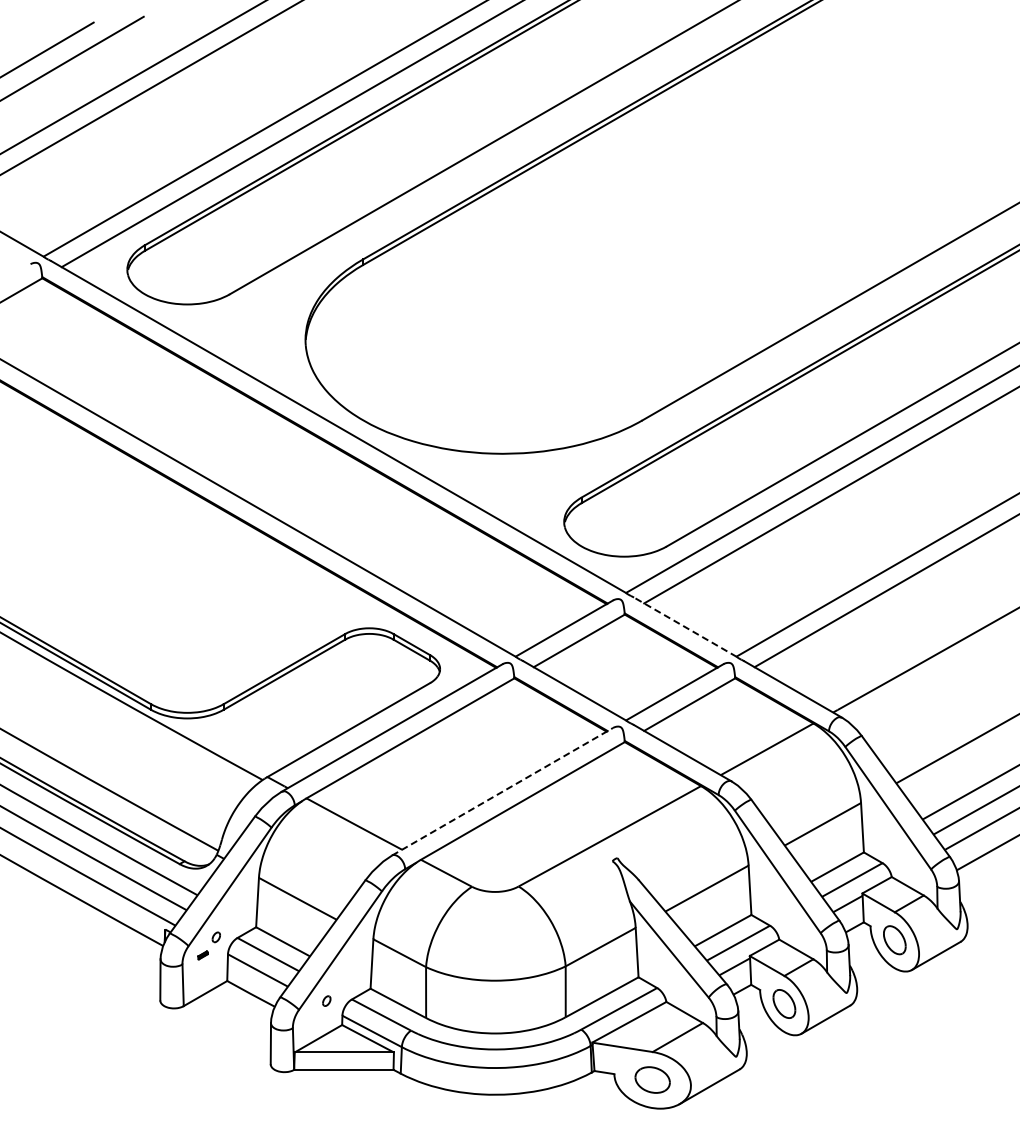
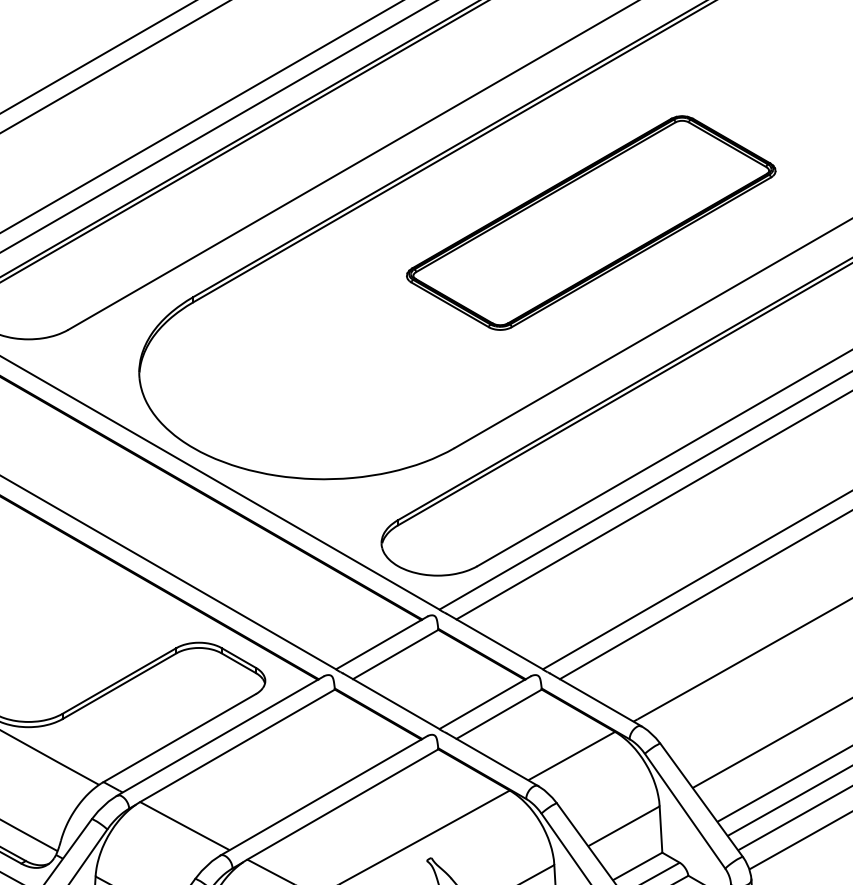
part: (787, 180) -> (590, 223), added
line: (685, 627) -> (495, 641), dashed -> solid
line: (502, 791) -> (323, 795), dashed -> solid

